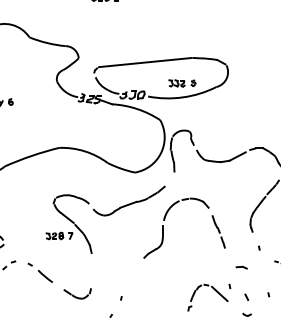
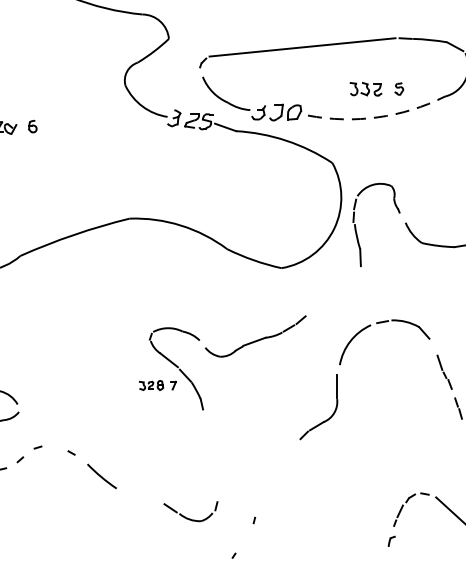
arc: (183, 97) -> (379, 117), solid -> dashed
part: (105, 219) -> (222, 362), size x0.7
part: (77, 293) -> (190, 510), moved

